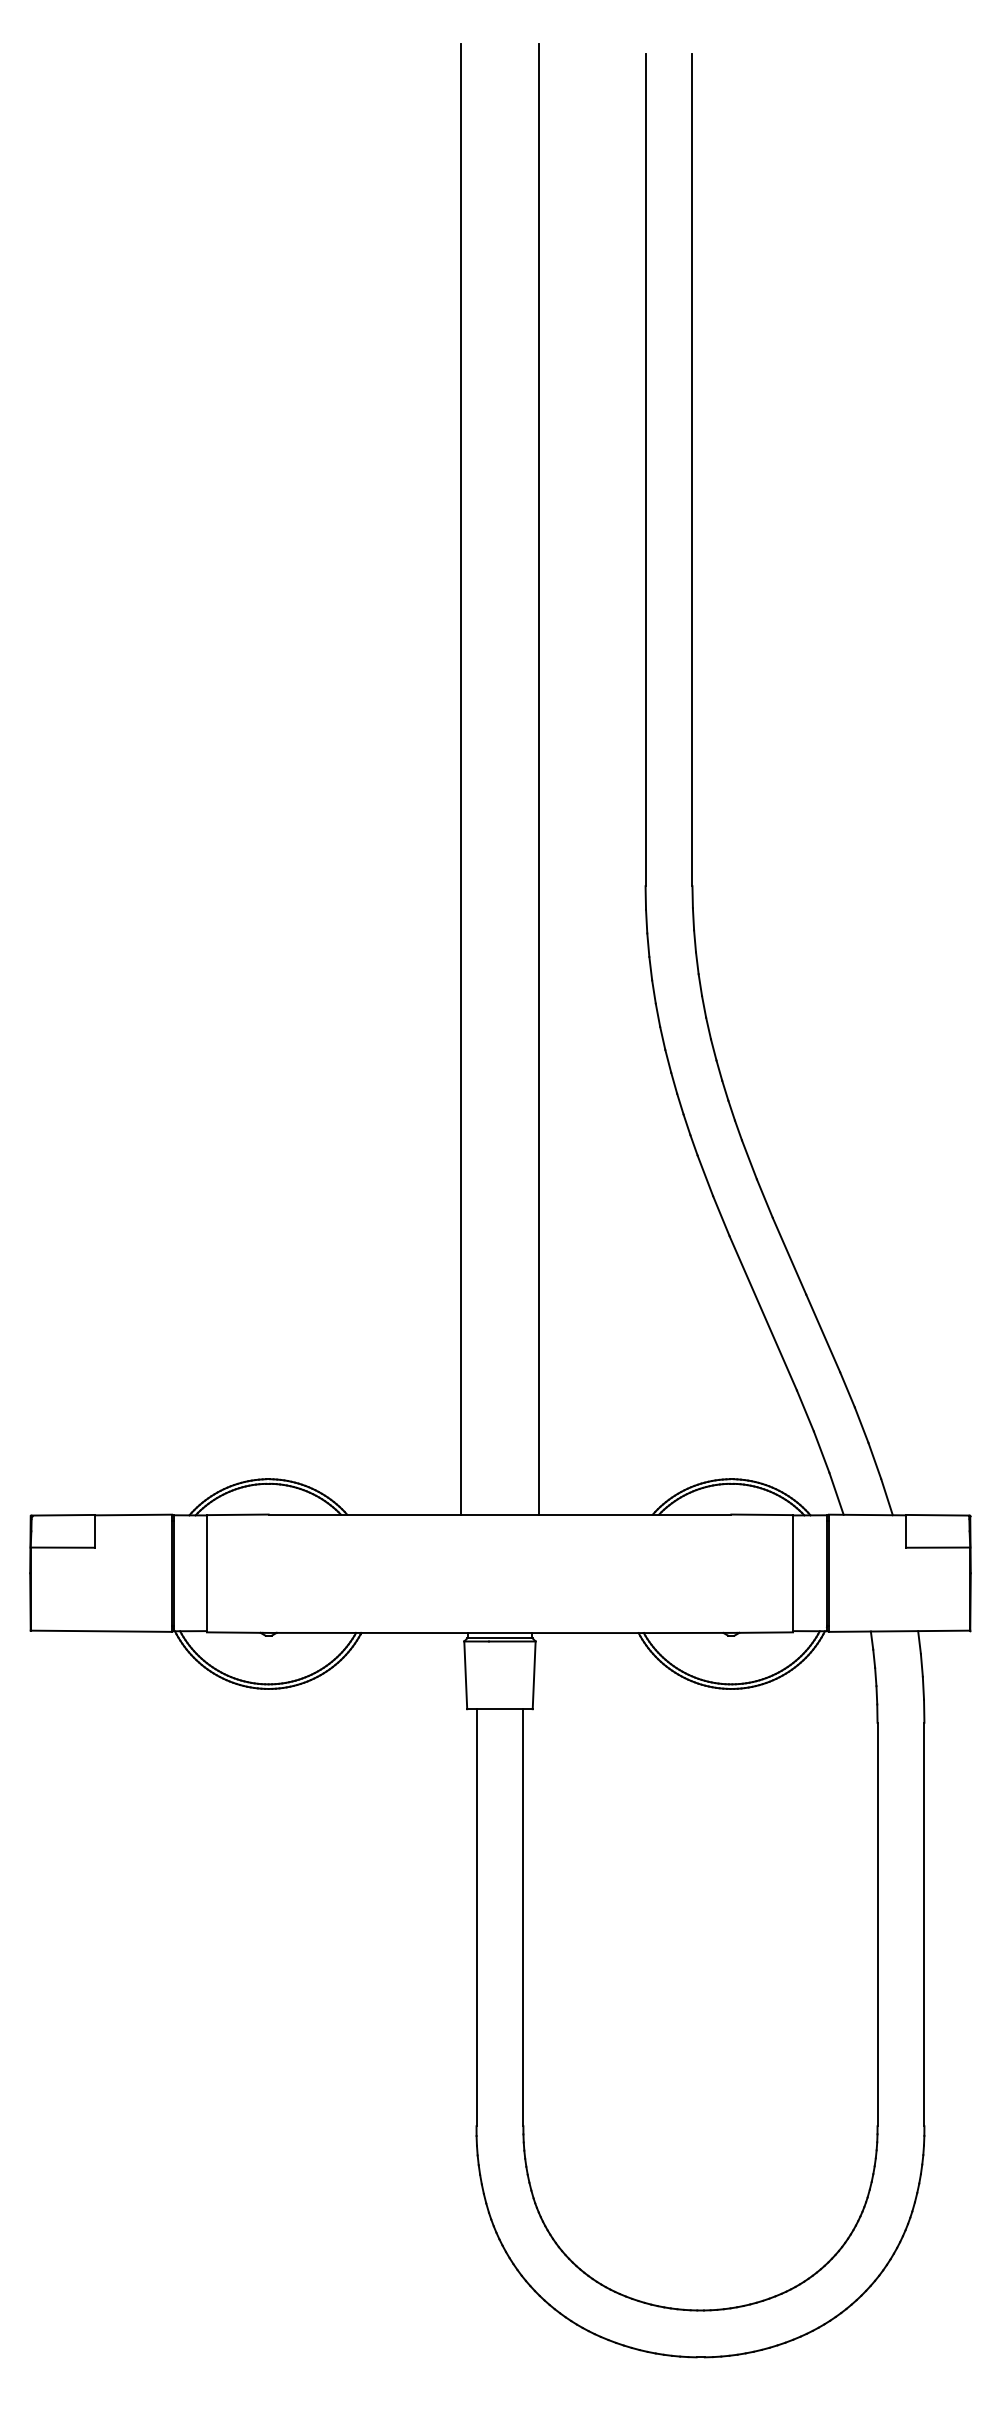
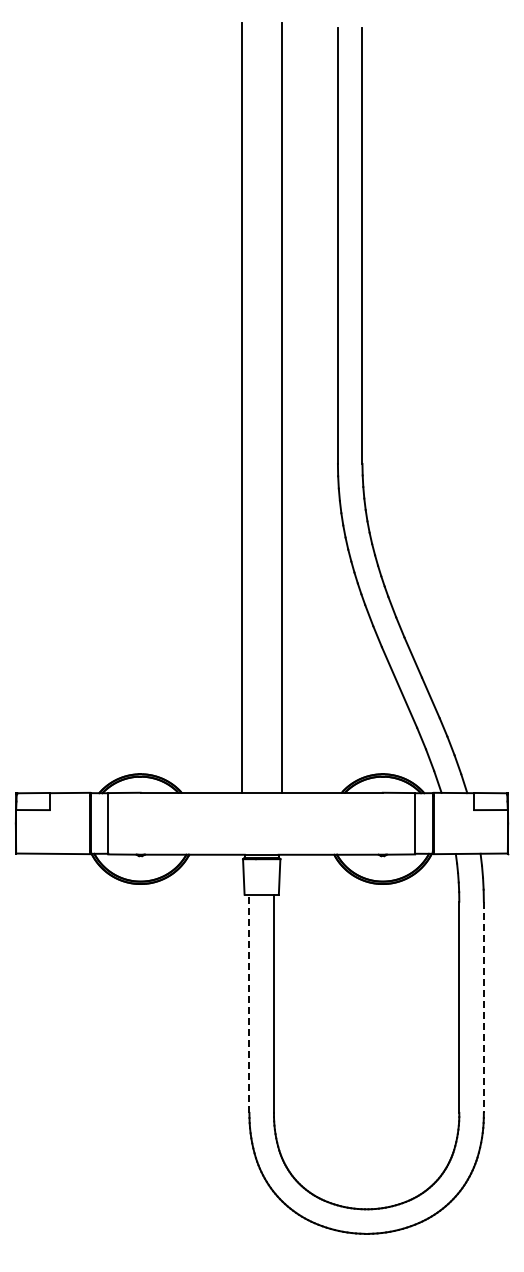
line: (476, 1917) -> (249, 1003), solid -> dashed
line: (923, 1924) -> (483, 1007), solid -> dashed

